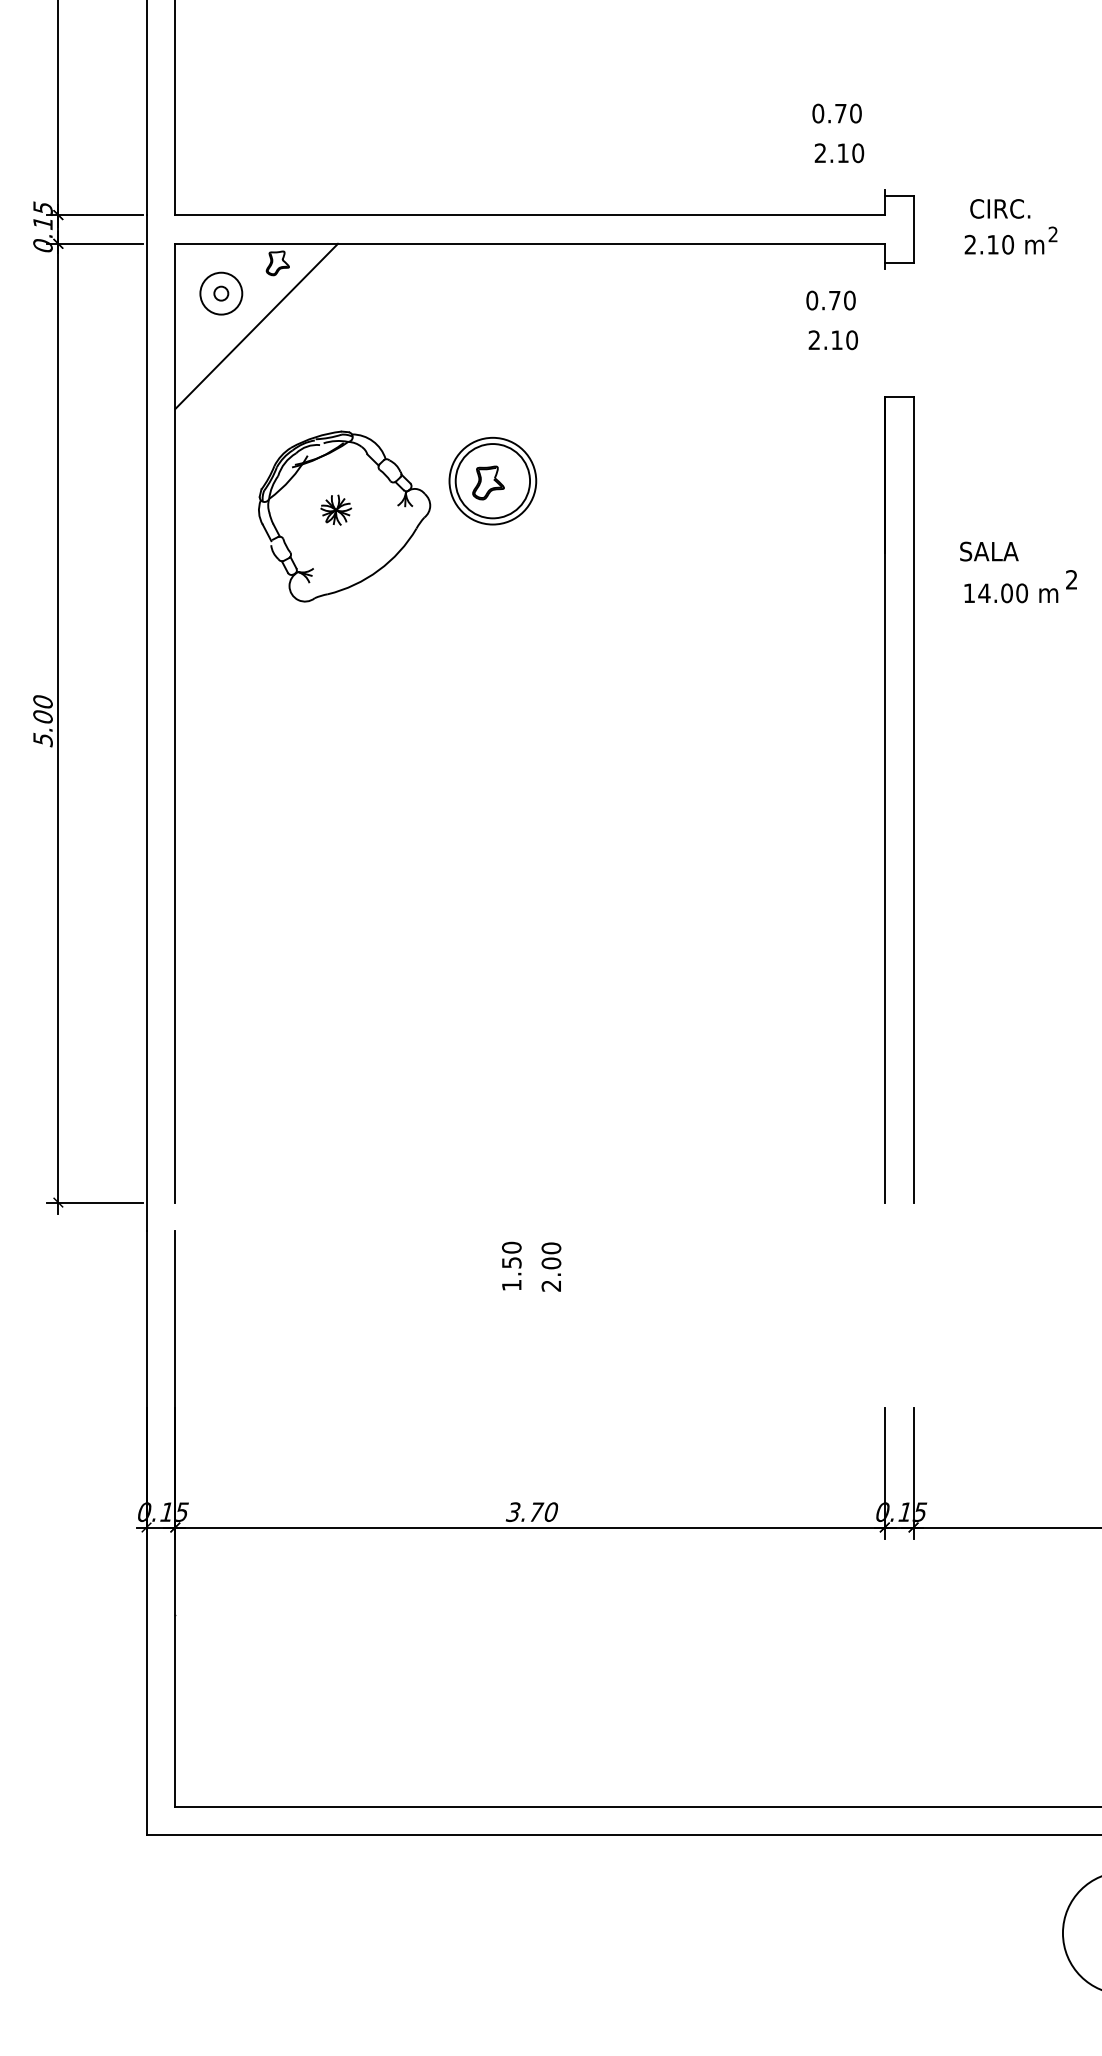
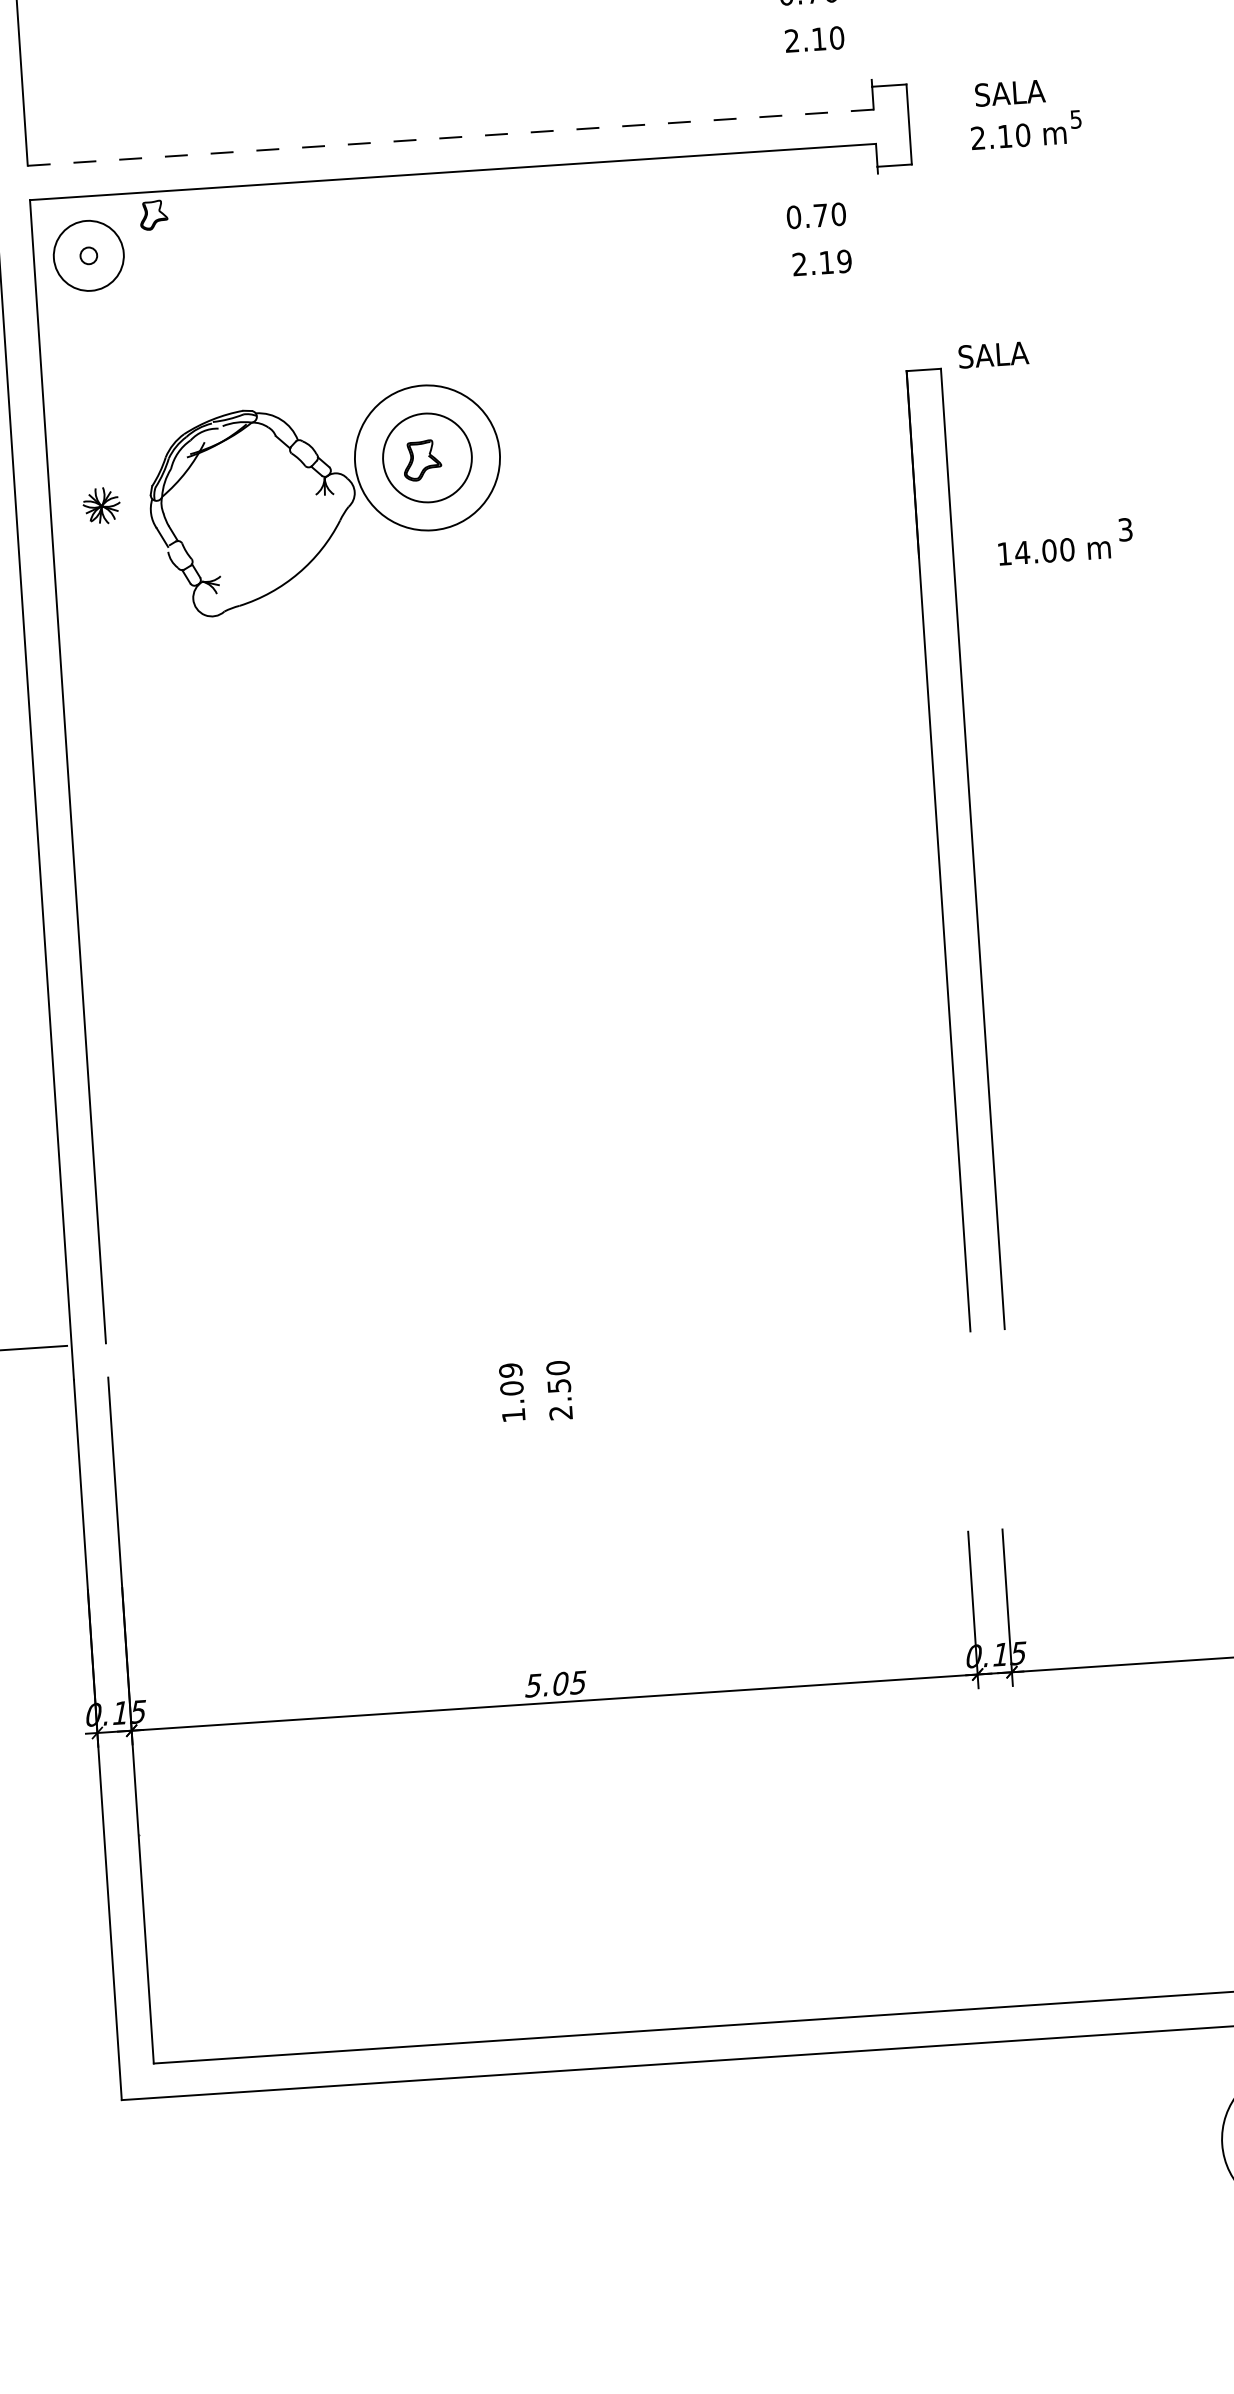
text: (1000, 208) -> (1011, 92), CIRC. -> SALA
line: (530, 215) -> (451, 138), solid -> dashed
text: (1052, 234) -> (1075, 119), 2 -> 5
circle: (221, 293) -> (89, 255), size x1.4
line: (256, 326) -> (133, 292), removed
text: (851, 340) -> (843, 261), 2.10 -> 2.19
circle: (492, 480) -> (426, 457), size x1.4
part: (336, 509) -> (102, 505), moved
text: (989, 551) -> (993, 354), moved
text: (1071, 579) -> (1125, 529), 2 -> 3
part: (885, 799) -> (939, 850), moved
text: (511, 1254) -> (510, 1378), 1.50 -> 1.09
text: (551, 1263) -> (559, 1386), 2.00 -> 2.50
text: (533, 1512) -> (557, 1684), 3.70 -> 5.05

